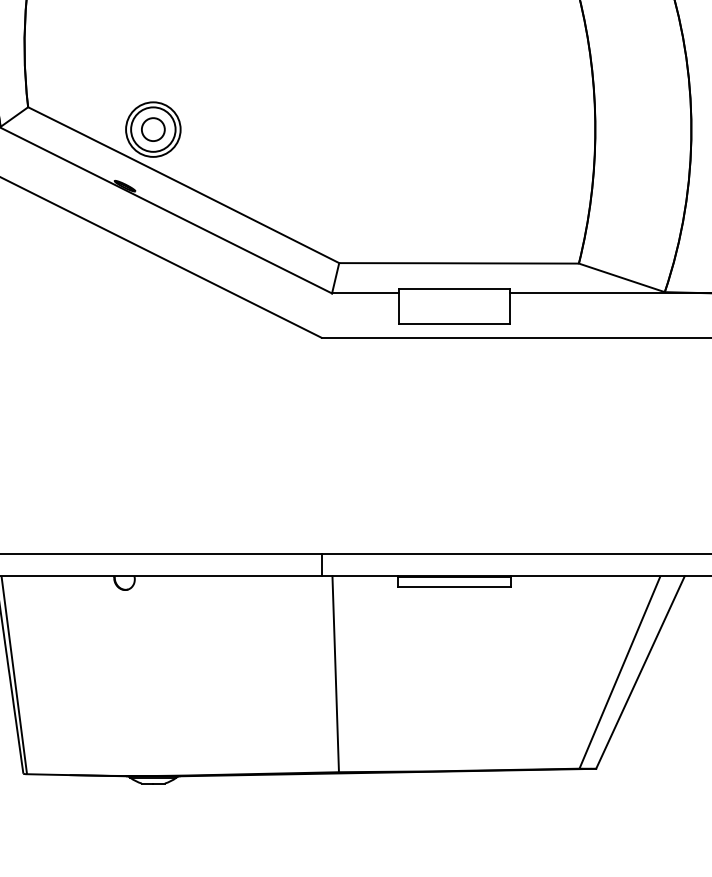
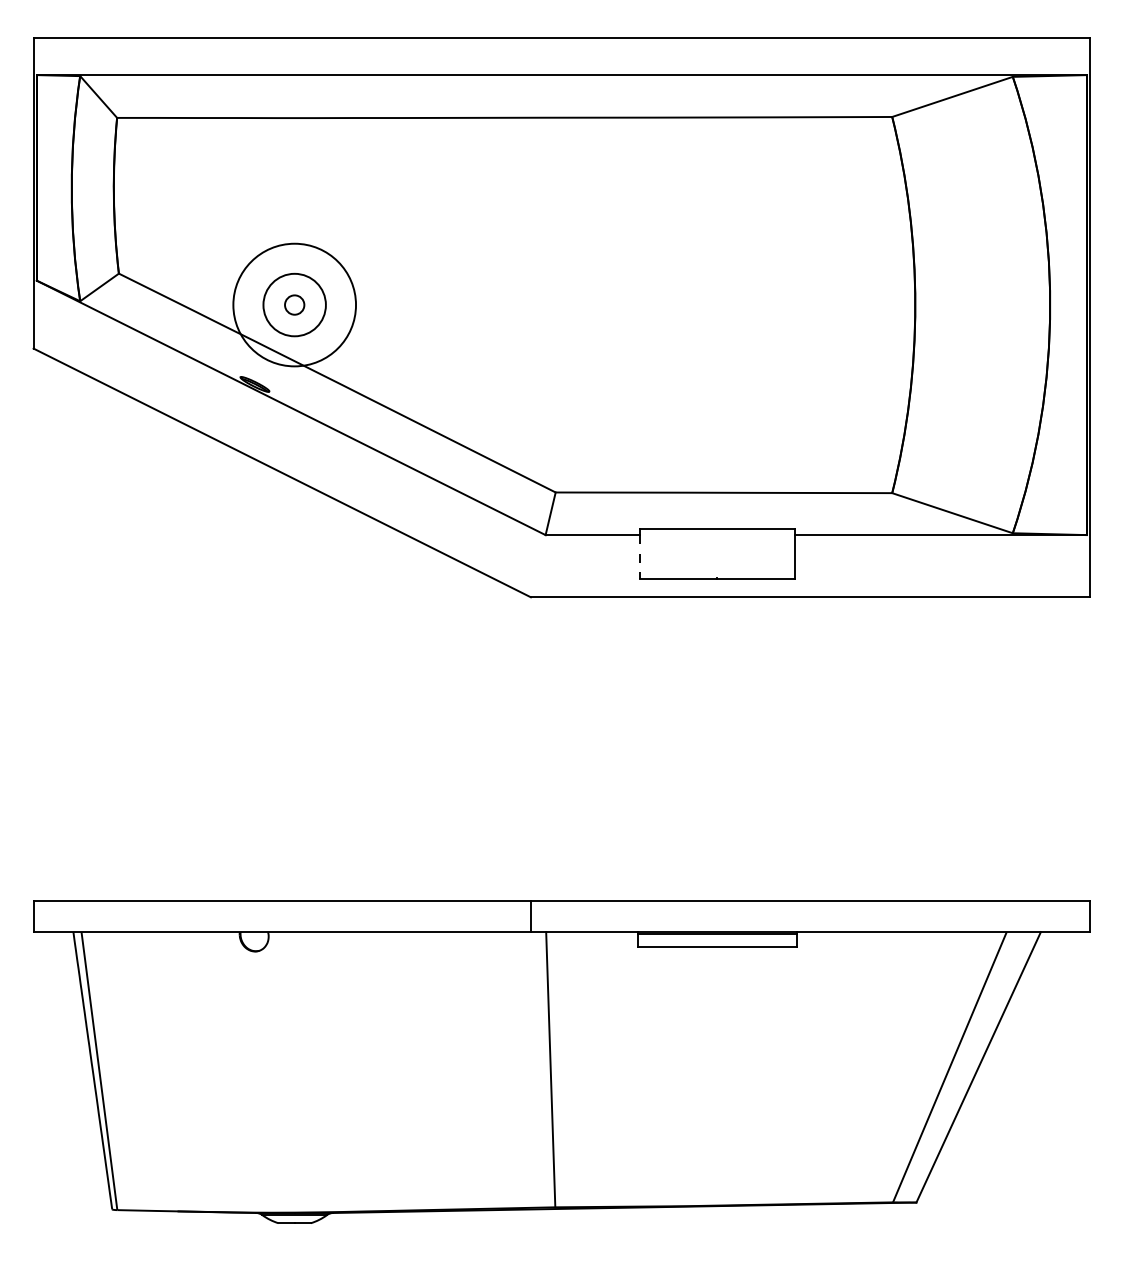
circle: (153, 129) -> (294, 304), size x0.6
circle: (153, 129) -> (294, 304), size x1.6
line: (398, 308) -> (639, 556), solid -> dashed

